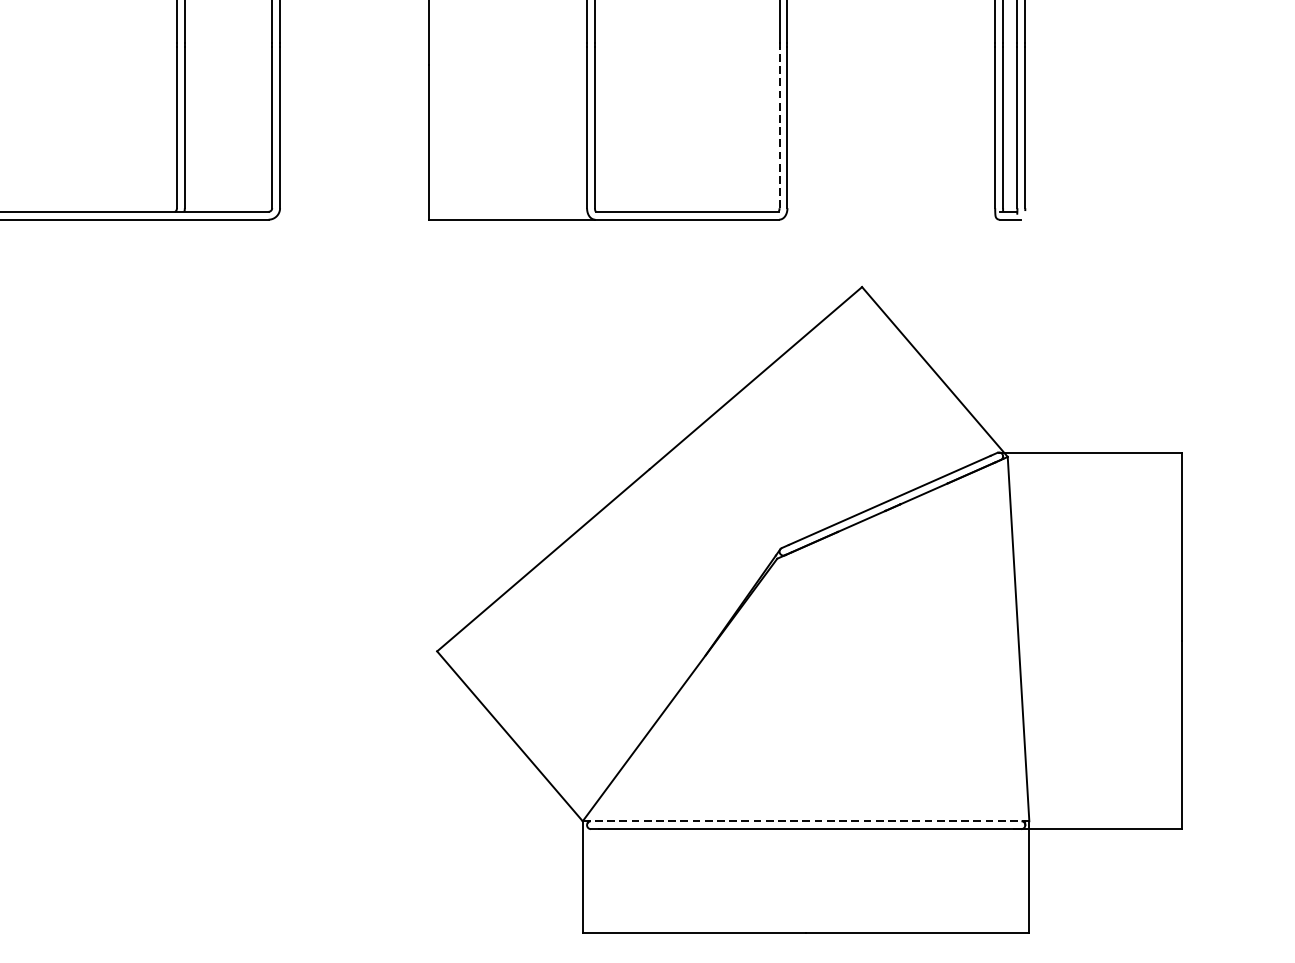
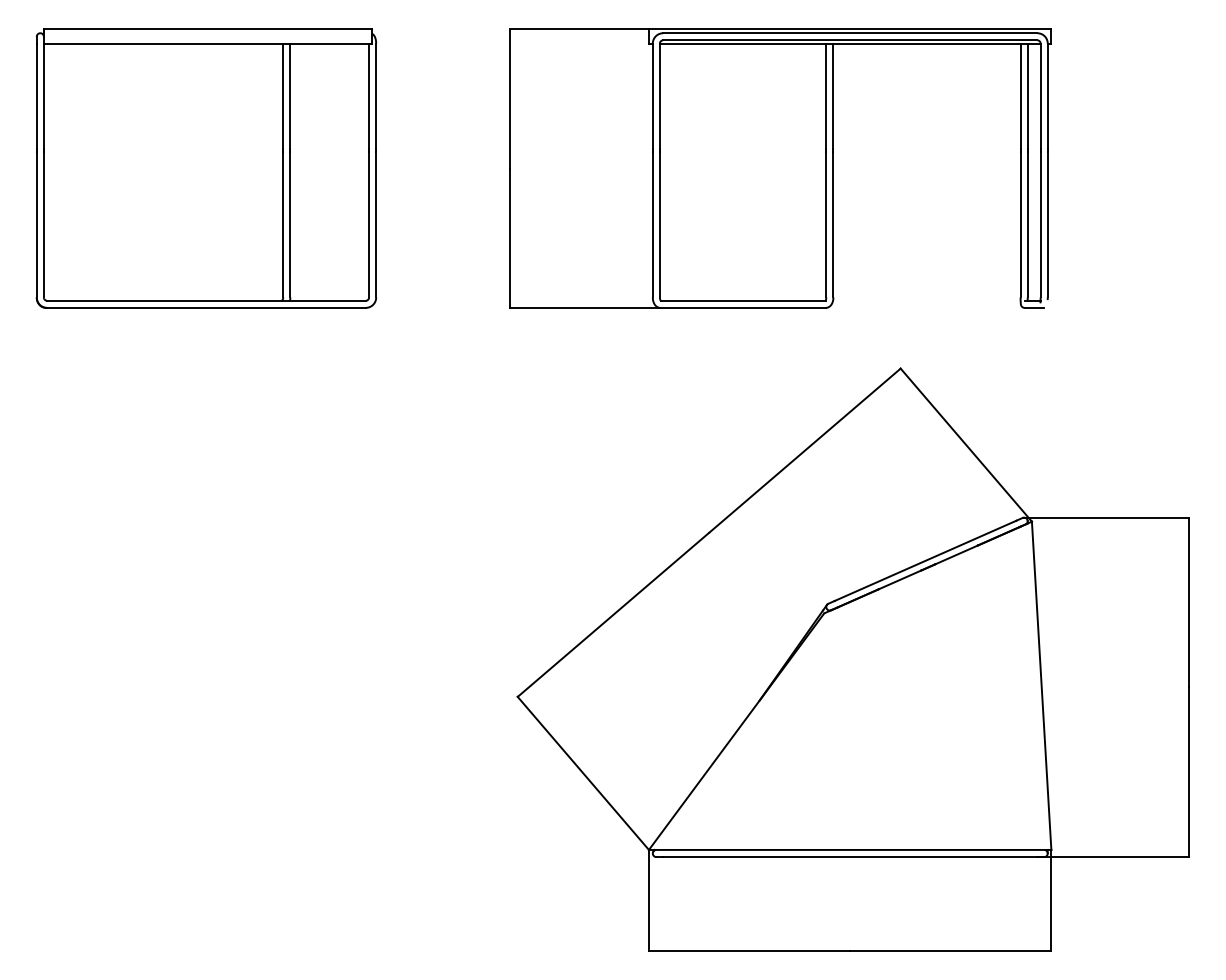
line: (779, 127) -> (826, 224), dashed -> solid
line: (806, 820) -> (850, 849), dashed -> solid

